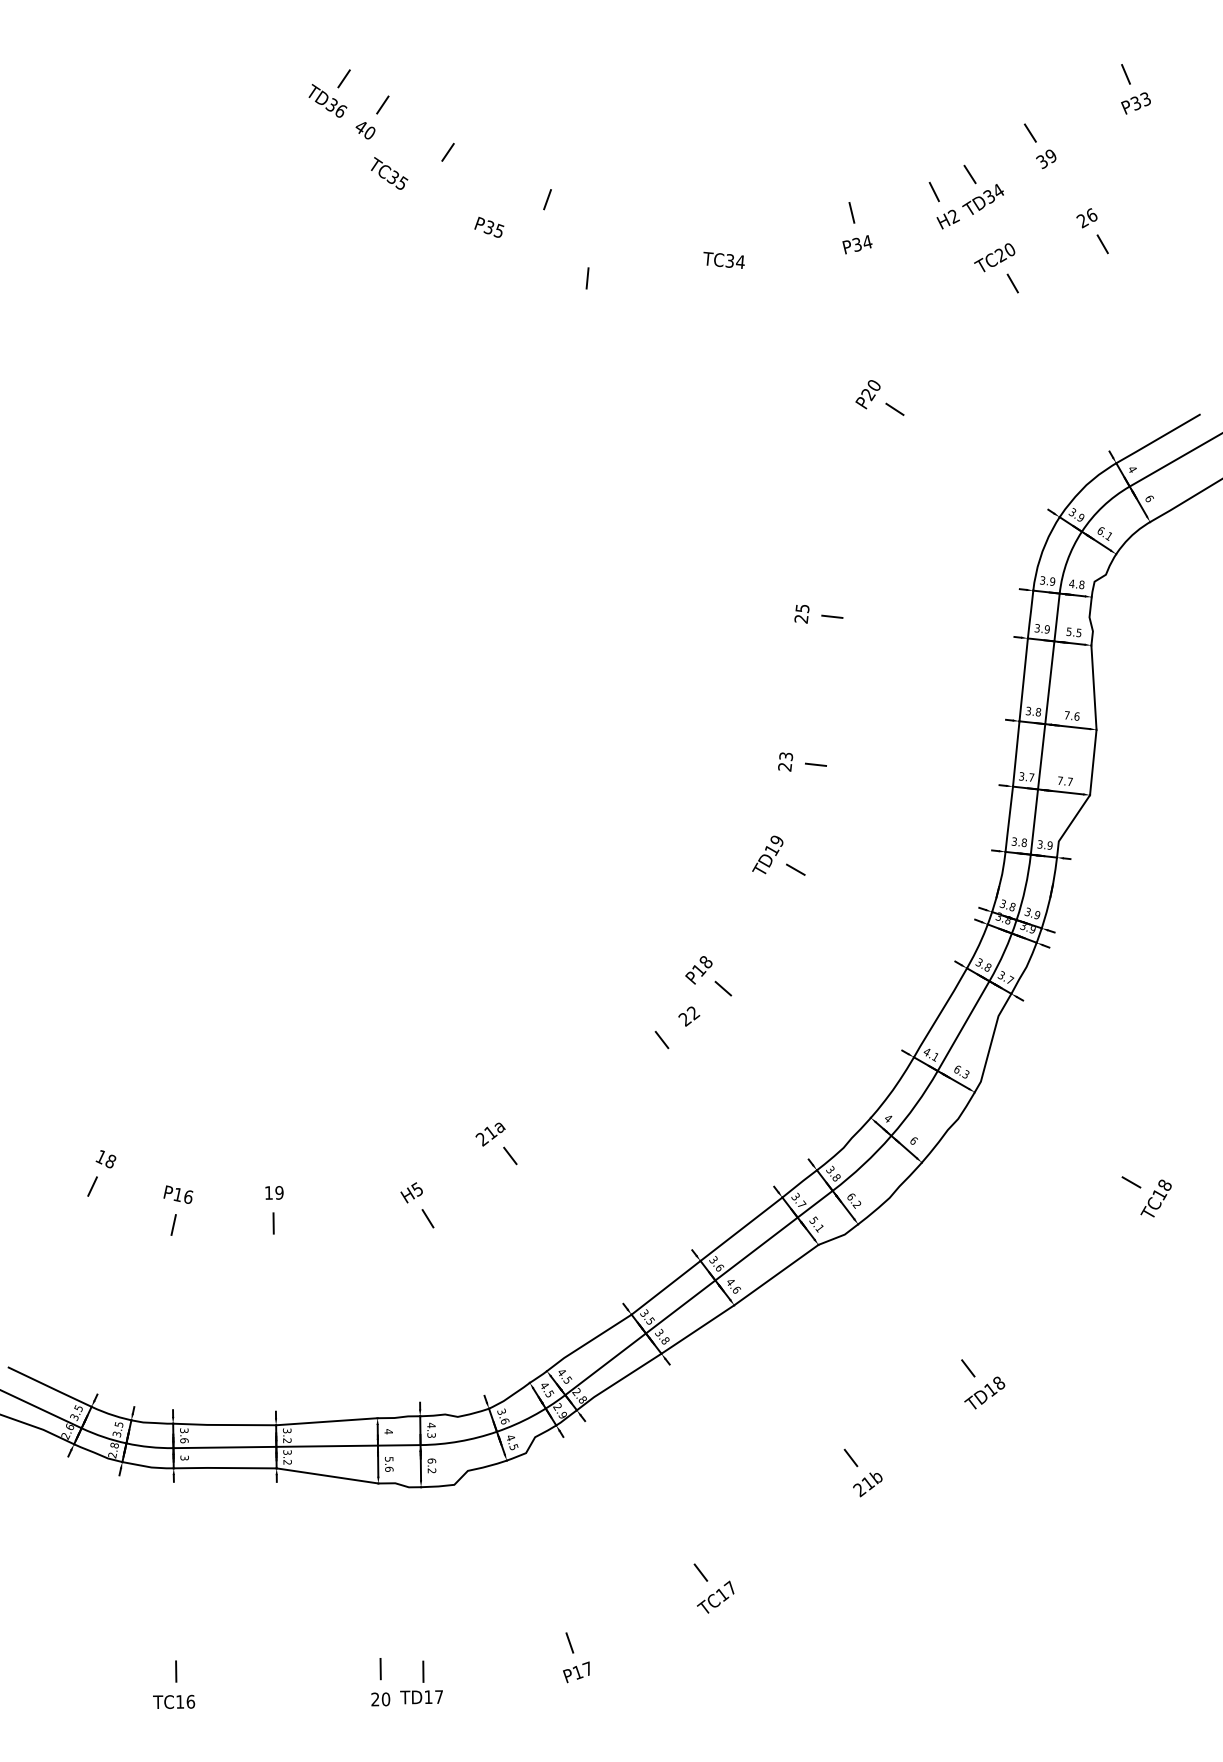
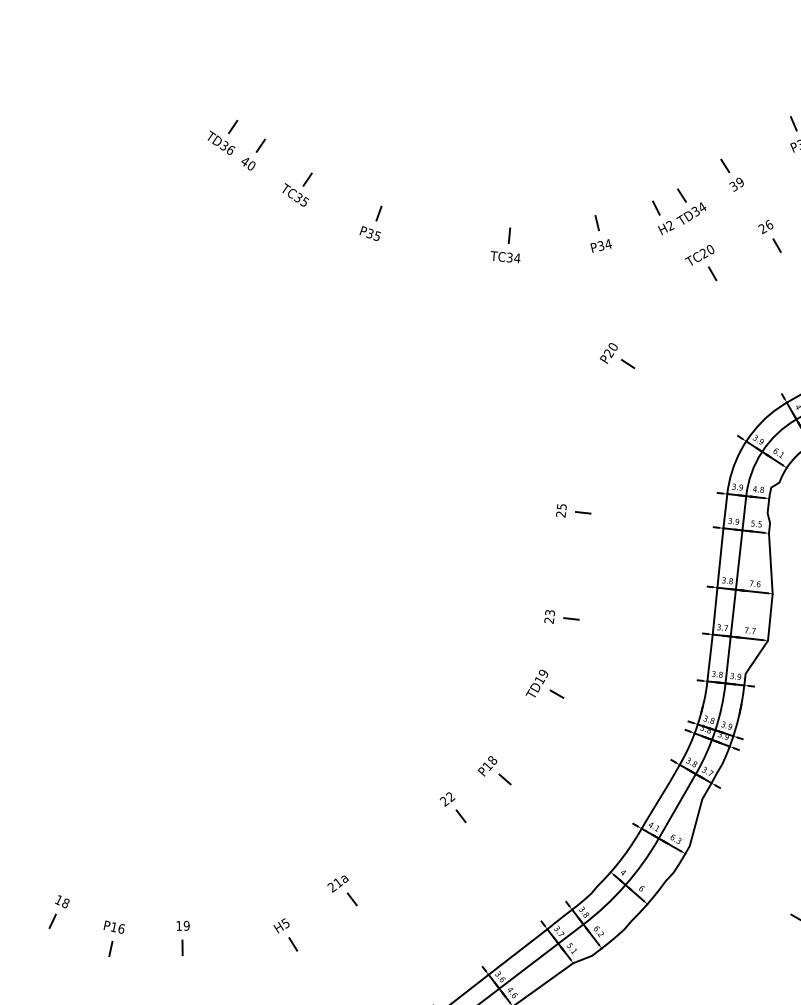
text: (389, 173) -> (295, 194), moved
text: (489, 227) -> (370, 233), moved
line: (587, 278) -> (509, 235), moved
text: (689, 1016) -> (447, 799), moved

